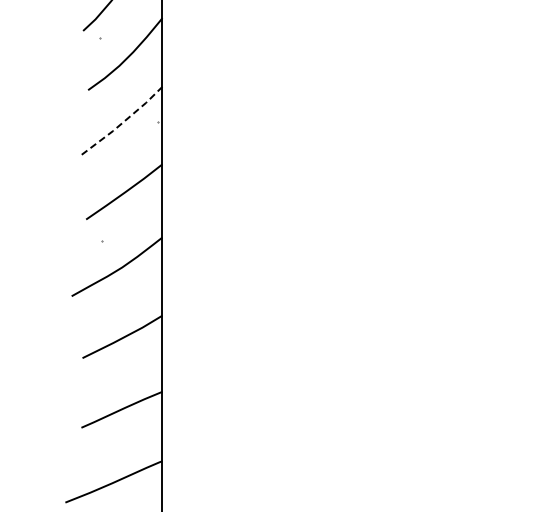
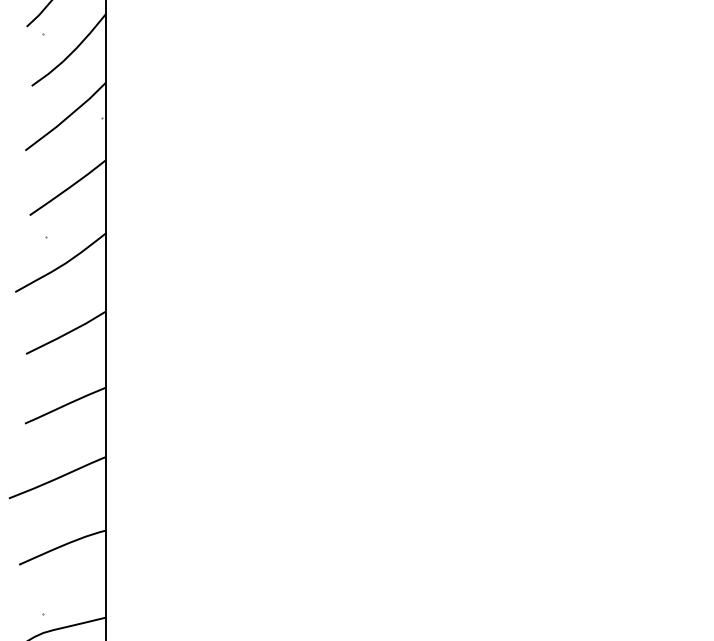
line: (123, 121) -> (67, 117), dashed -> solid

